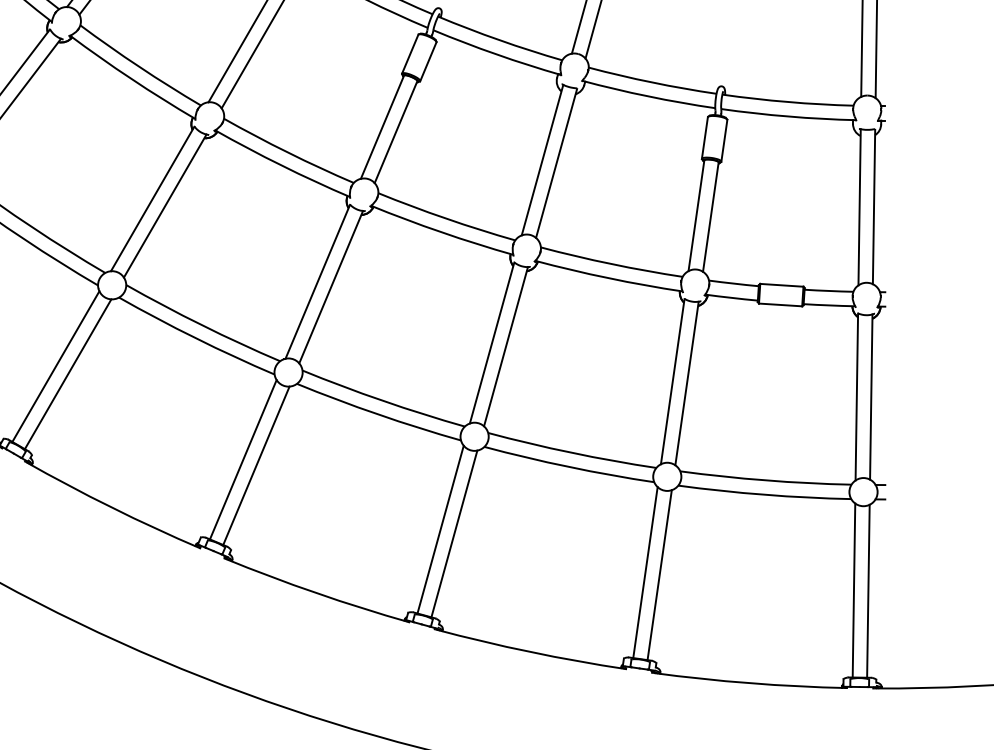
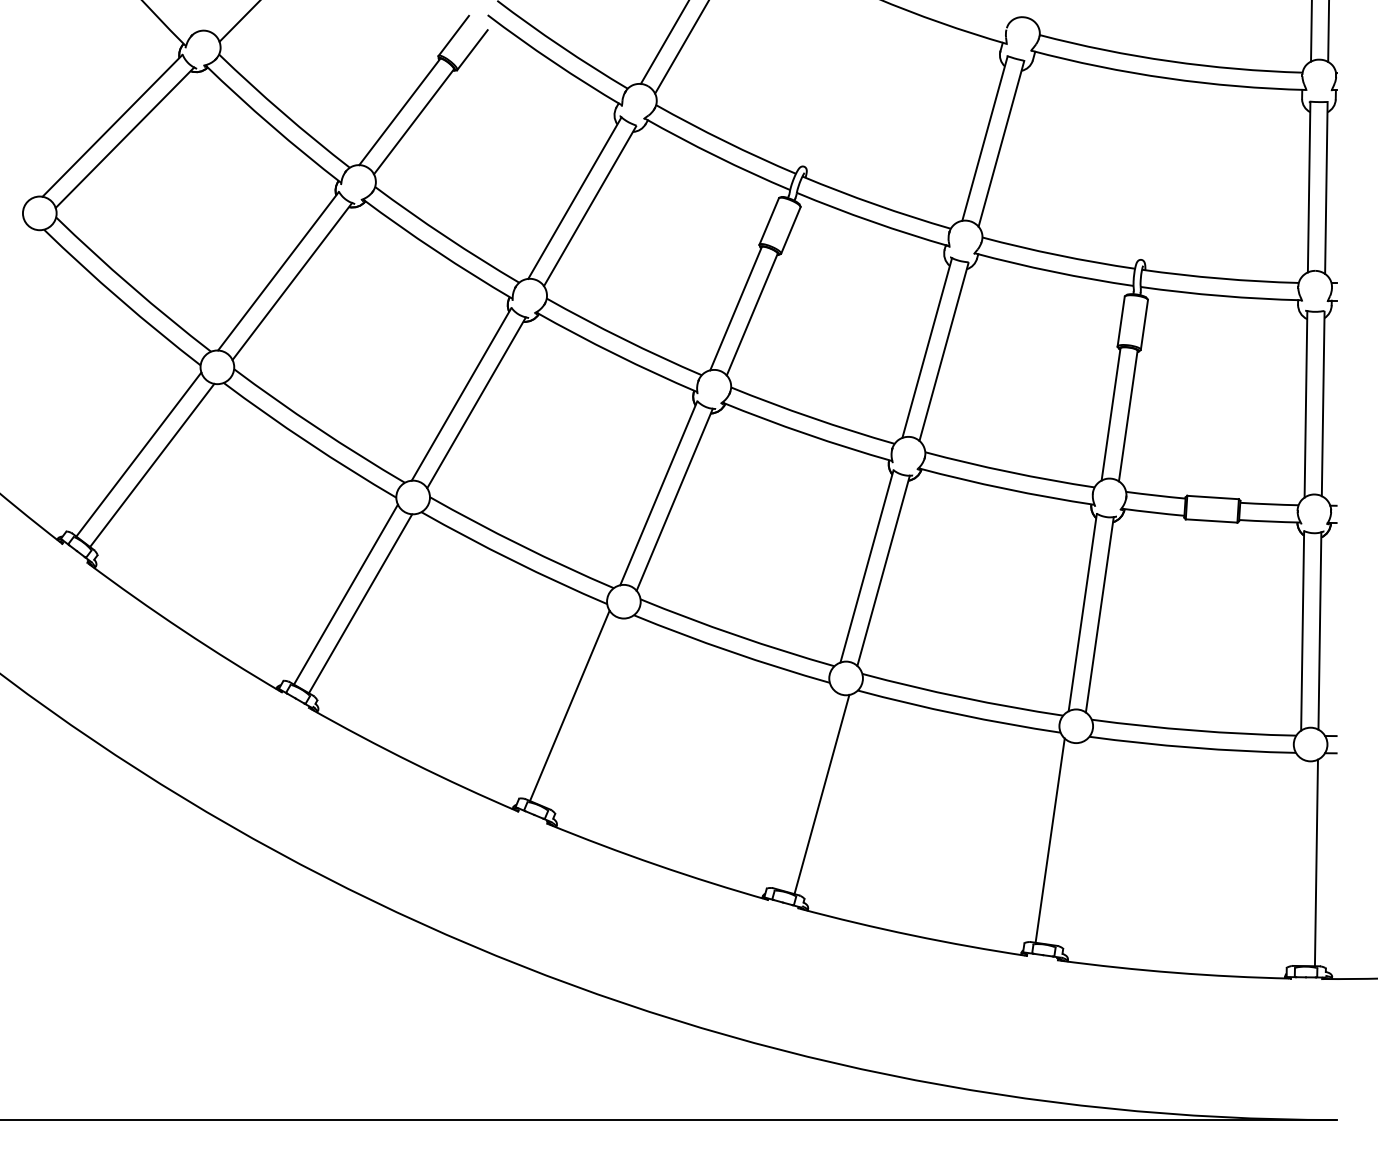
line: (256, 465) -> (585, 712), removed
line: (440, 529) -> (805, 789), removed
line: (659, 574) -> (1066, 843), removed
line: (853, 590) -> (1298, 861), removed

